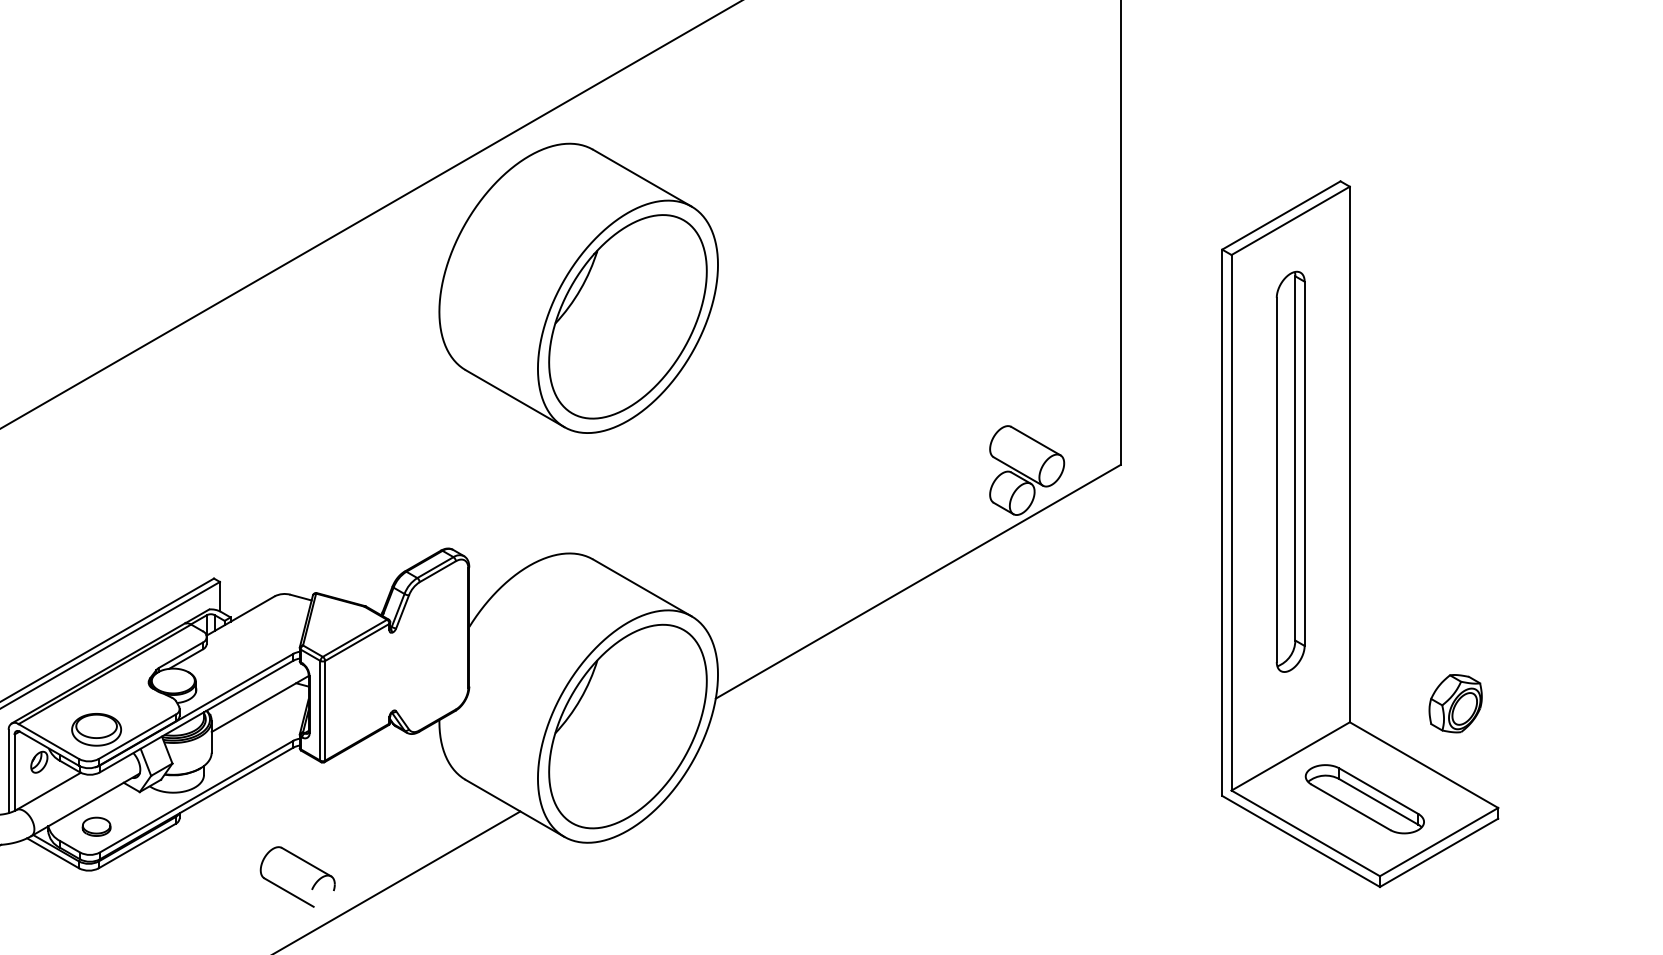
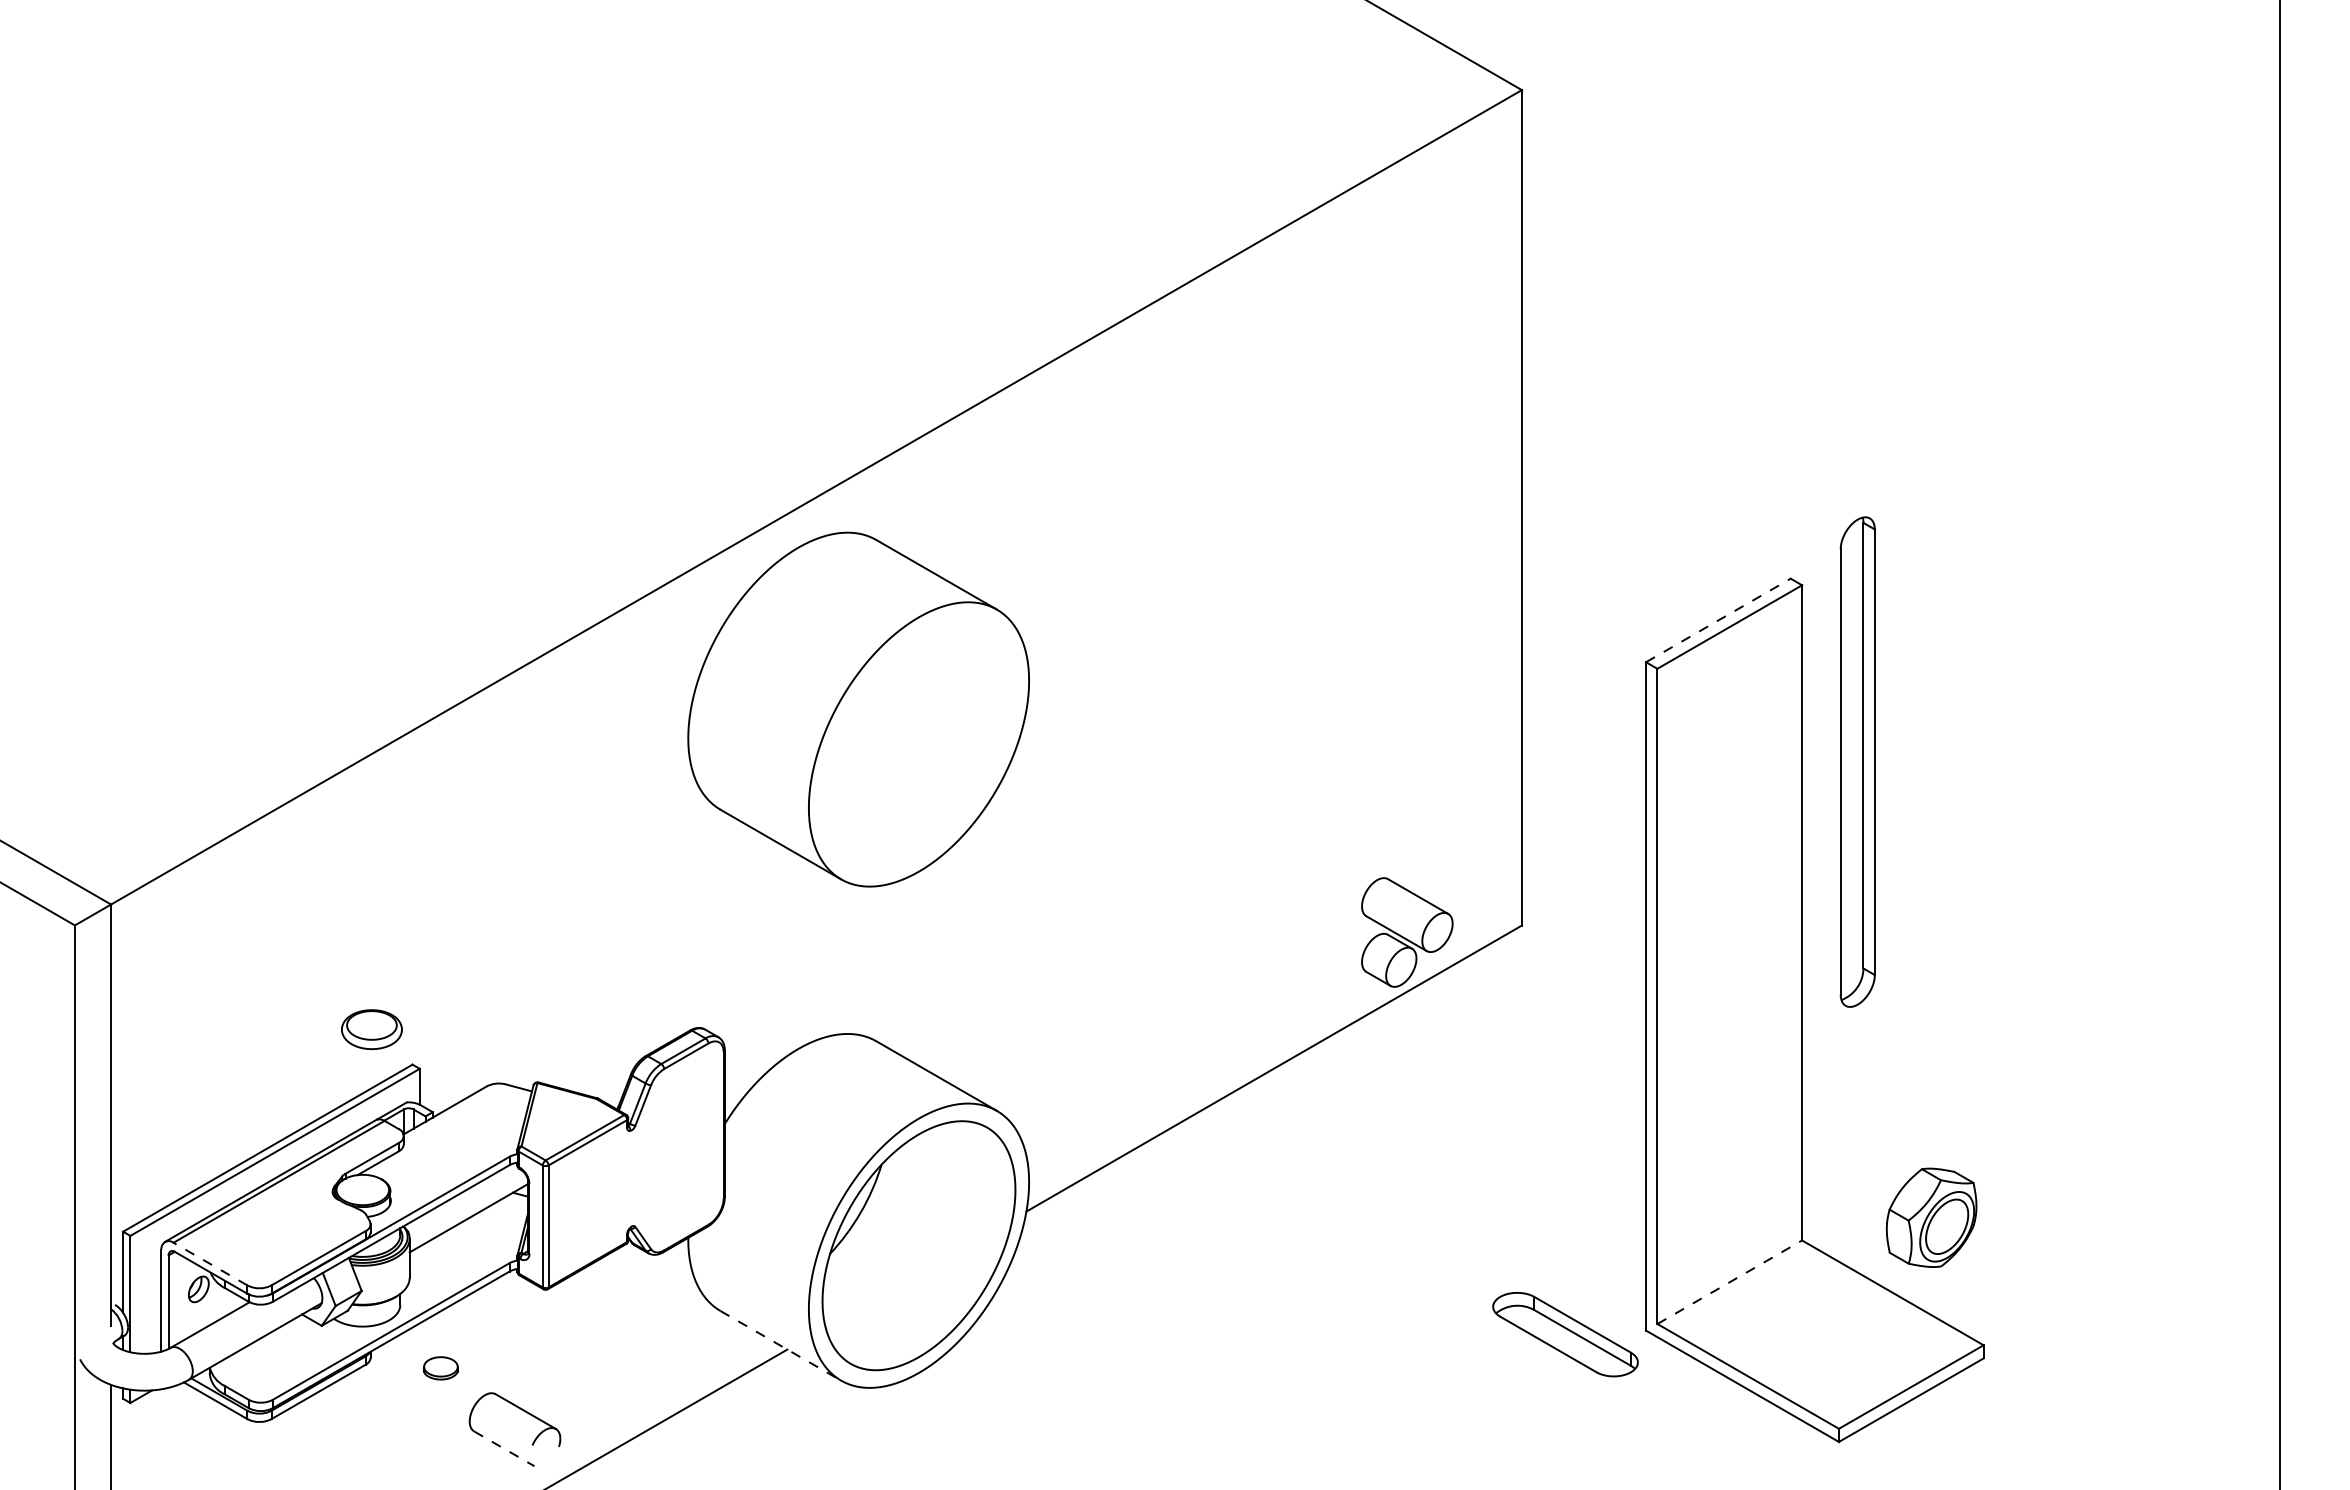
line: (1281, 215) -> (1718, 620), solid -> dashed
part: (627, 316) -> (918, 744), removed
part: (1290, 471) -> (1857, 761), moved
part: (1455, 703) -> (1931, 1217), size x1.4
part: (96, 729) -> (371, 1029), moved
line: (48, 741) -> (210, 1264), solid -> dashed
line: (1290, 756) -> (1729, 1282), solid -> dashed
part: (1364, 799) -> (1565, 1334), moved
line: (514, 808) -> (780, 1345), solid -> dashed
part: (96, 826) -> (440, 1368), moved
line: (289, 892) -> (504, 1448), solid -> dashed

